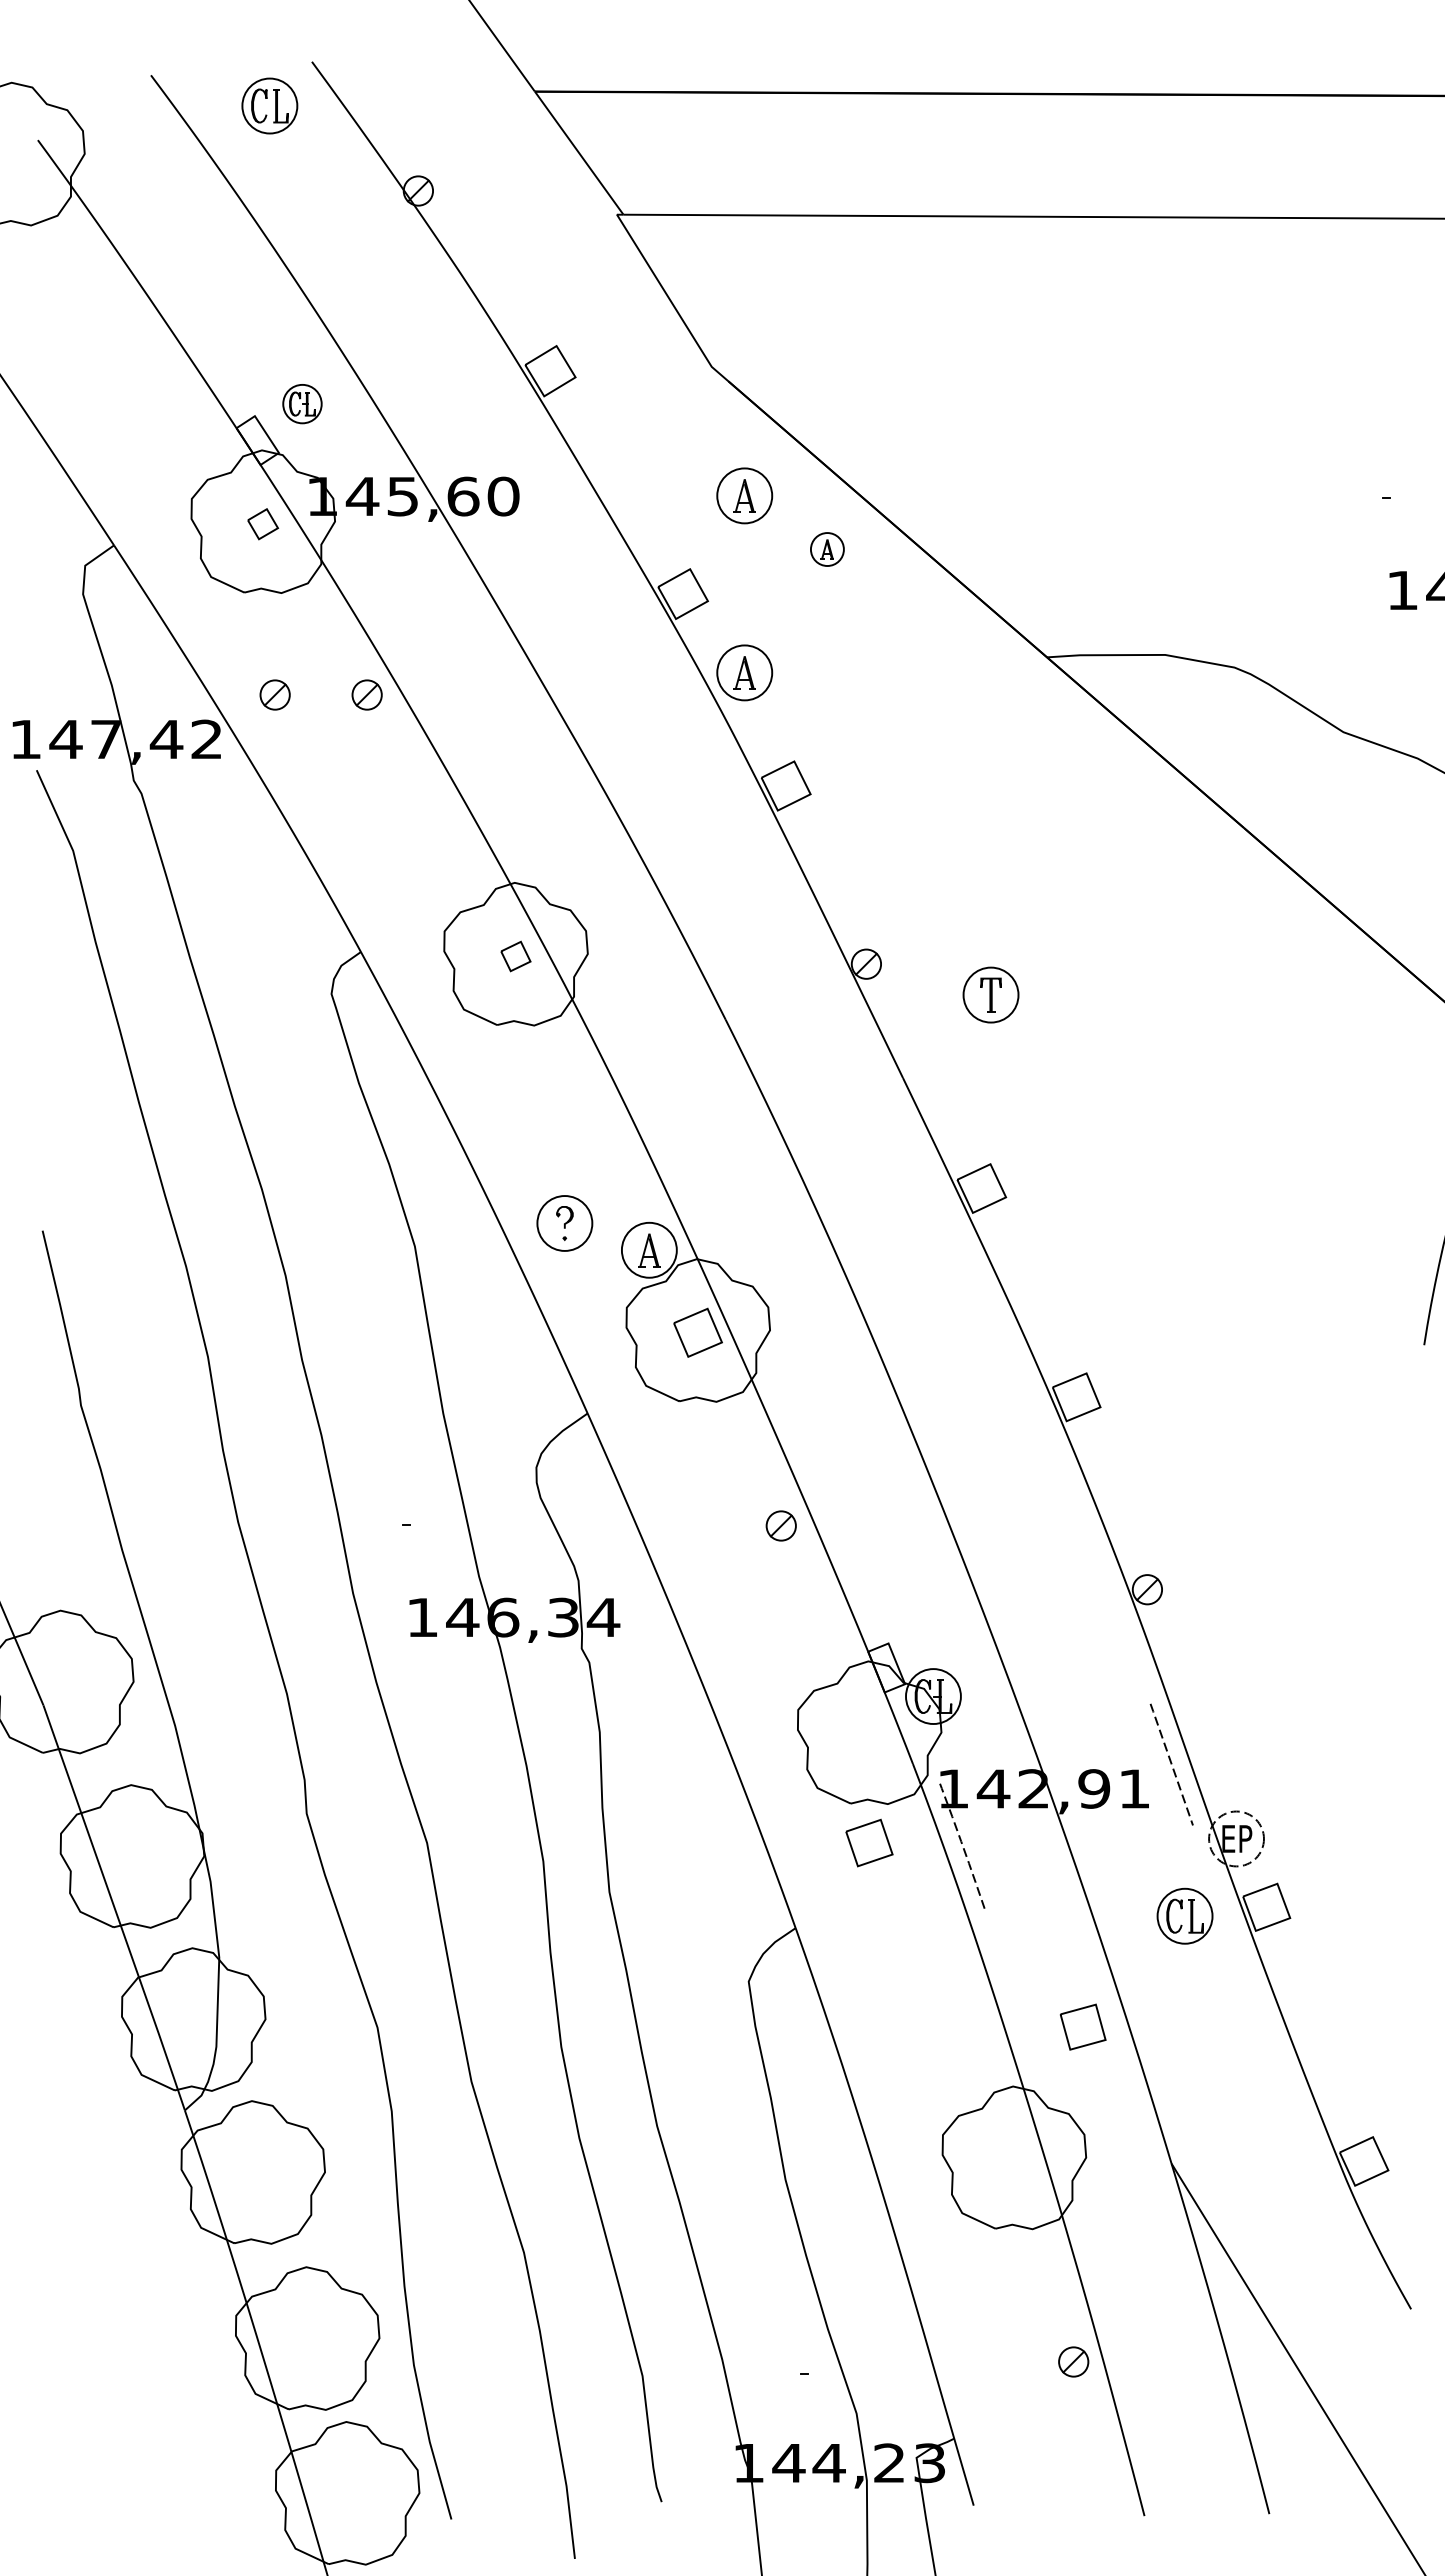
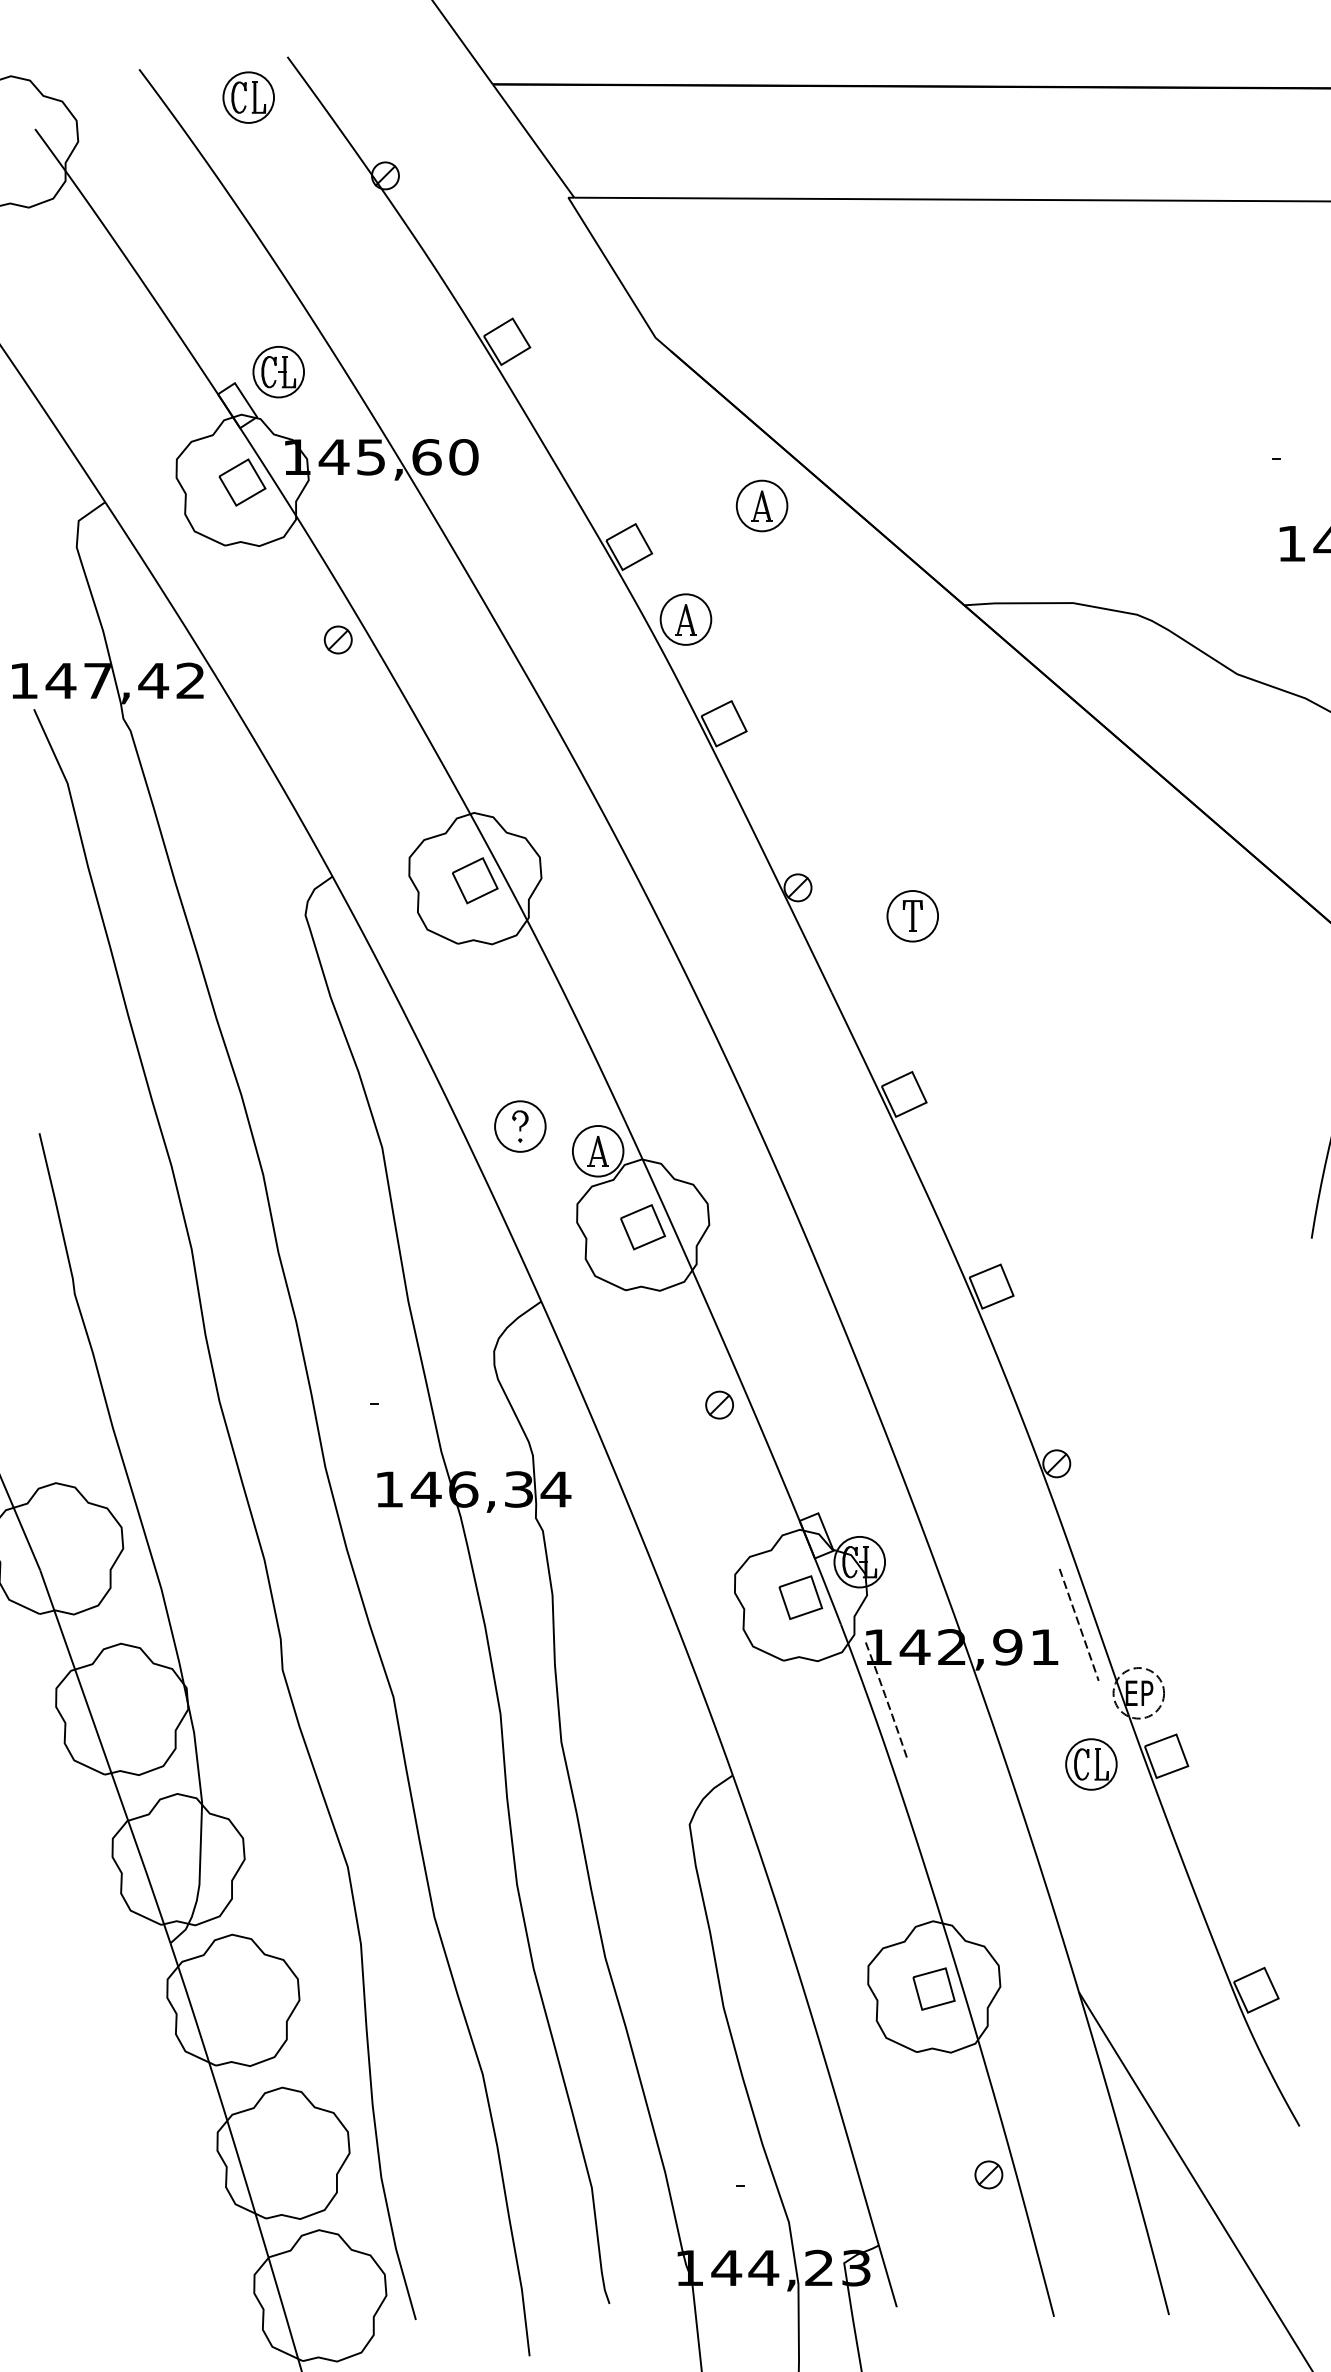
part: (302, 403) -> (278, 371), size x1.43
part: (744, 495) -> (685, 456), removed
part: (262, 524) -> (241, 482), size x1.67
part: (827, 549) -> (762, 505), size x1.67
part: (274, 694) -> (252, 639), removed
part: (515, 956) -> (474, 880), size x1.67
part: (869, 1842) -> (800, 1597), moved
part: (1083, 2026) -> (934, 1988), moved

